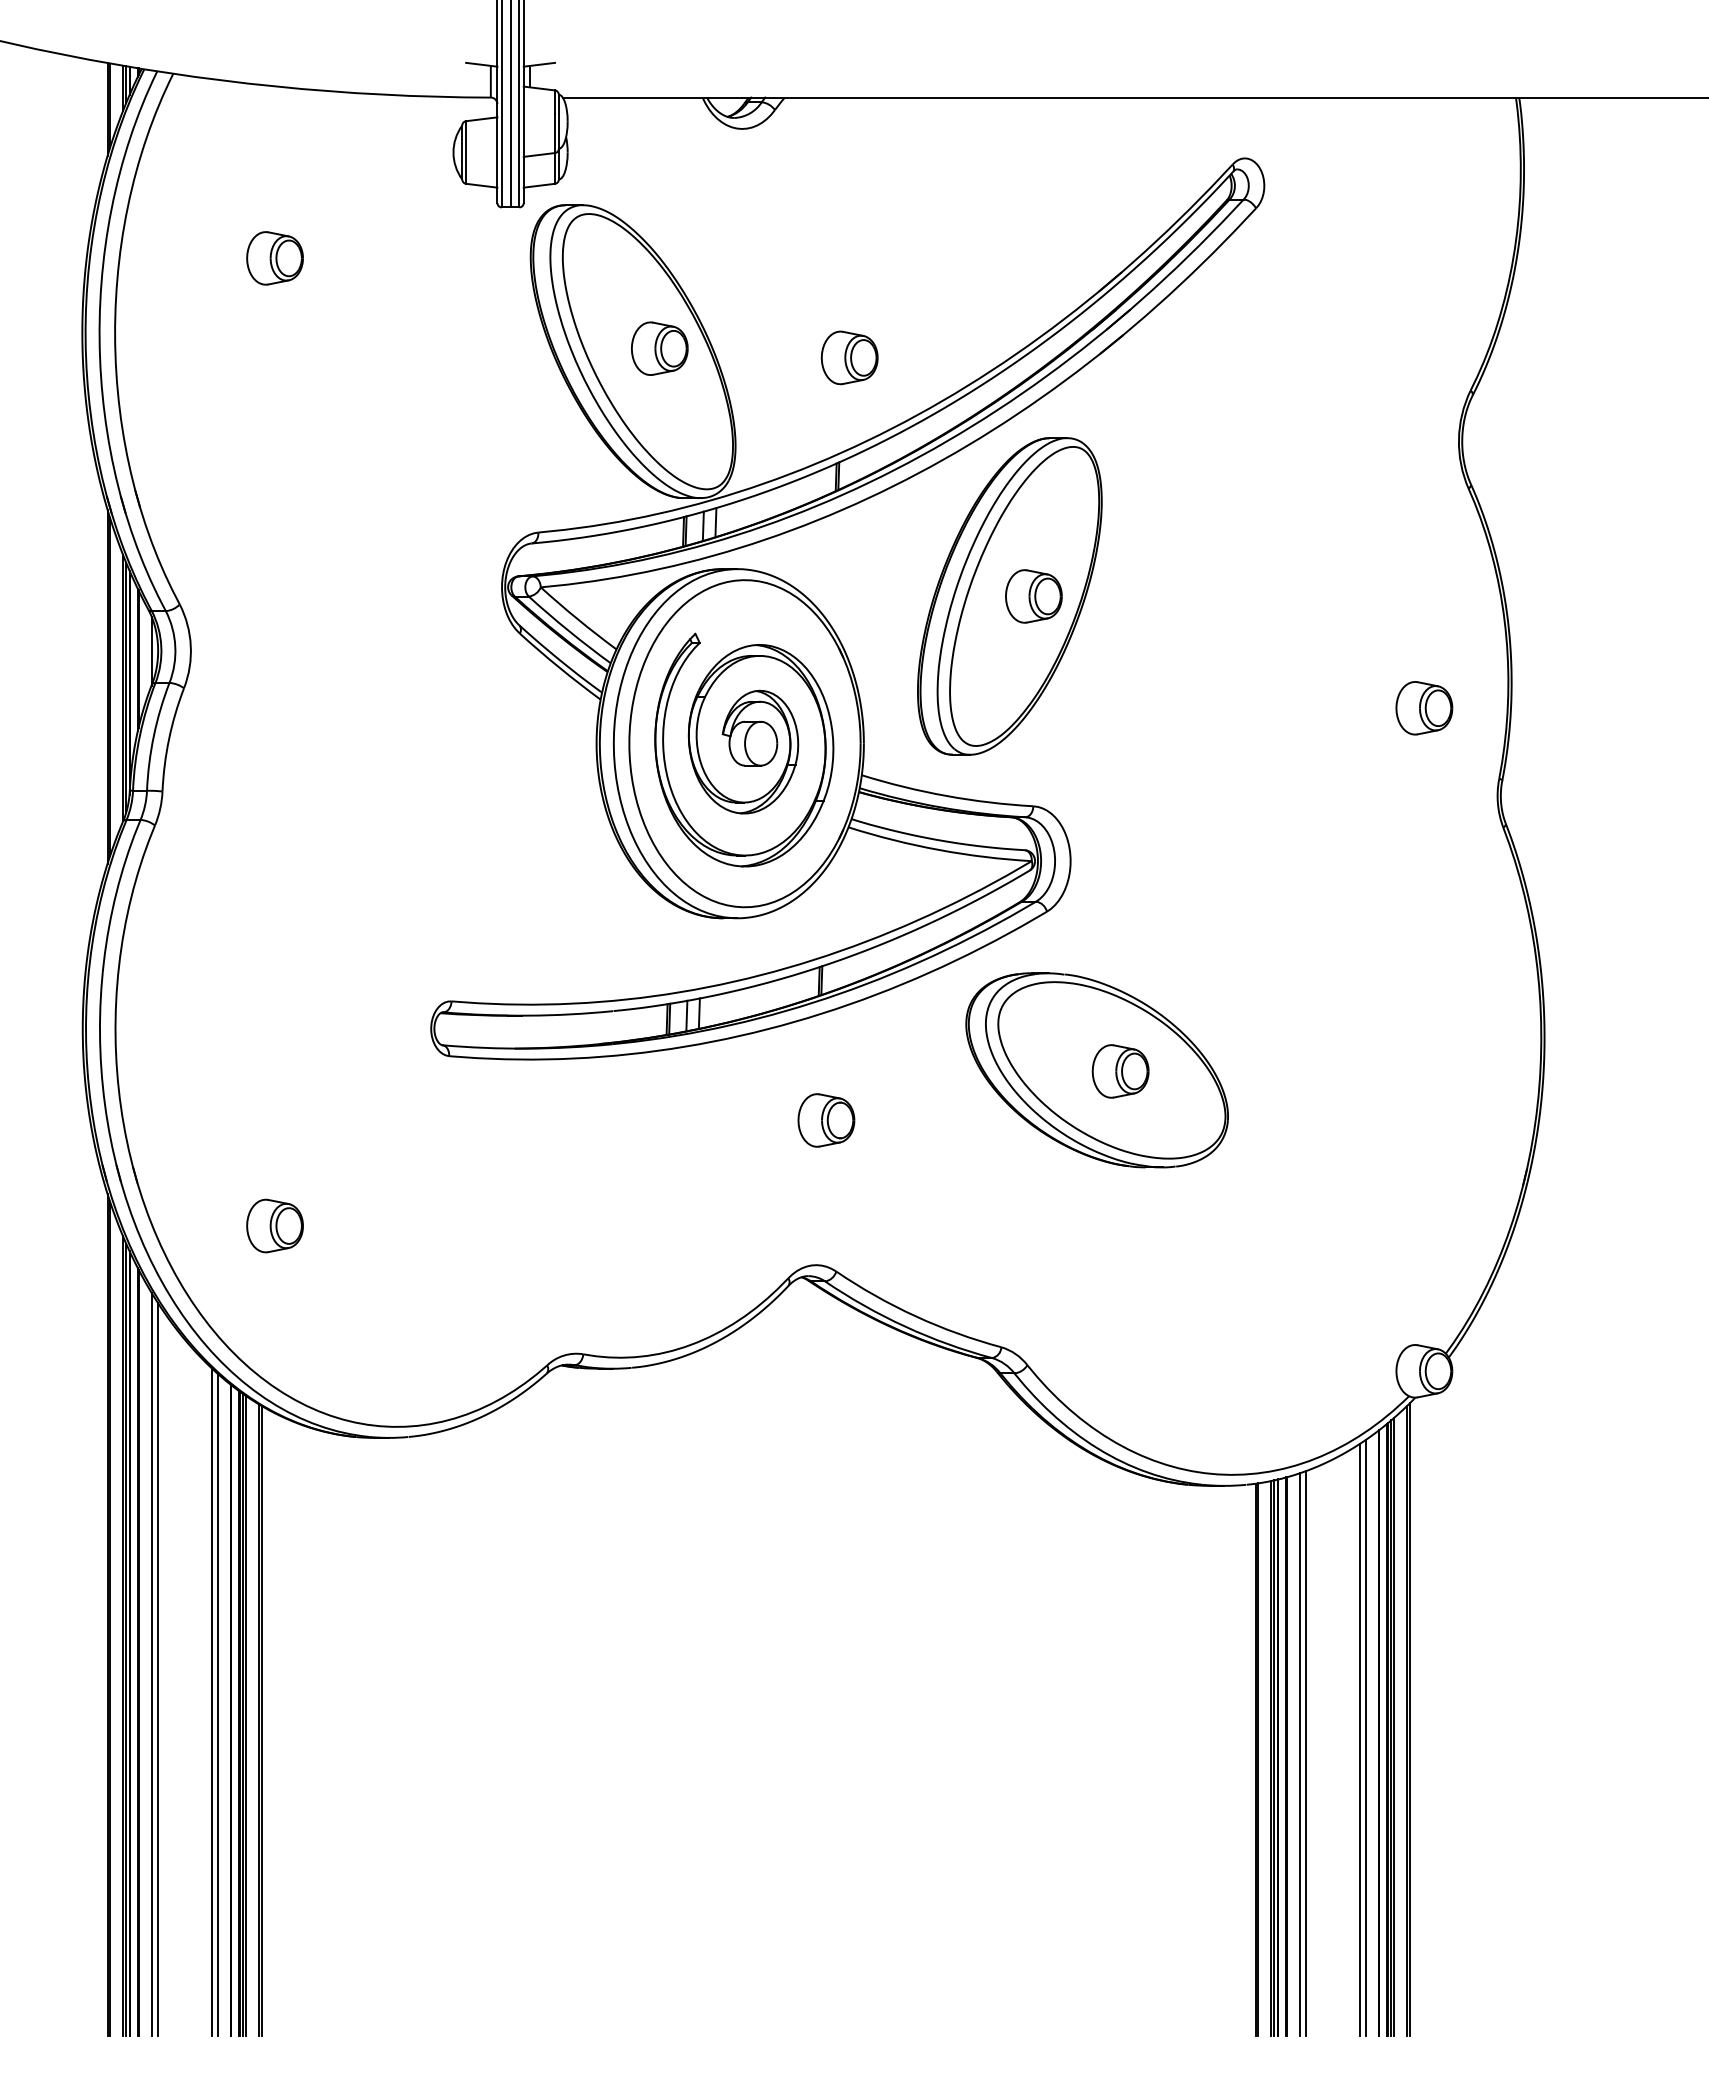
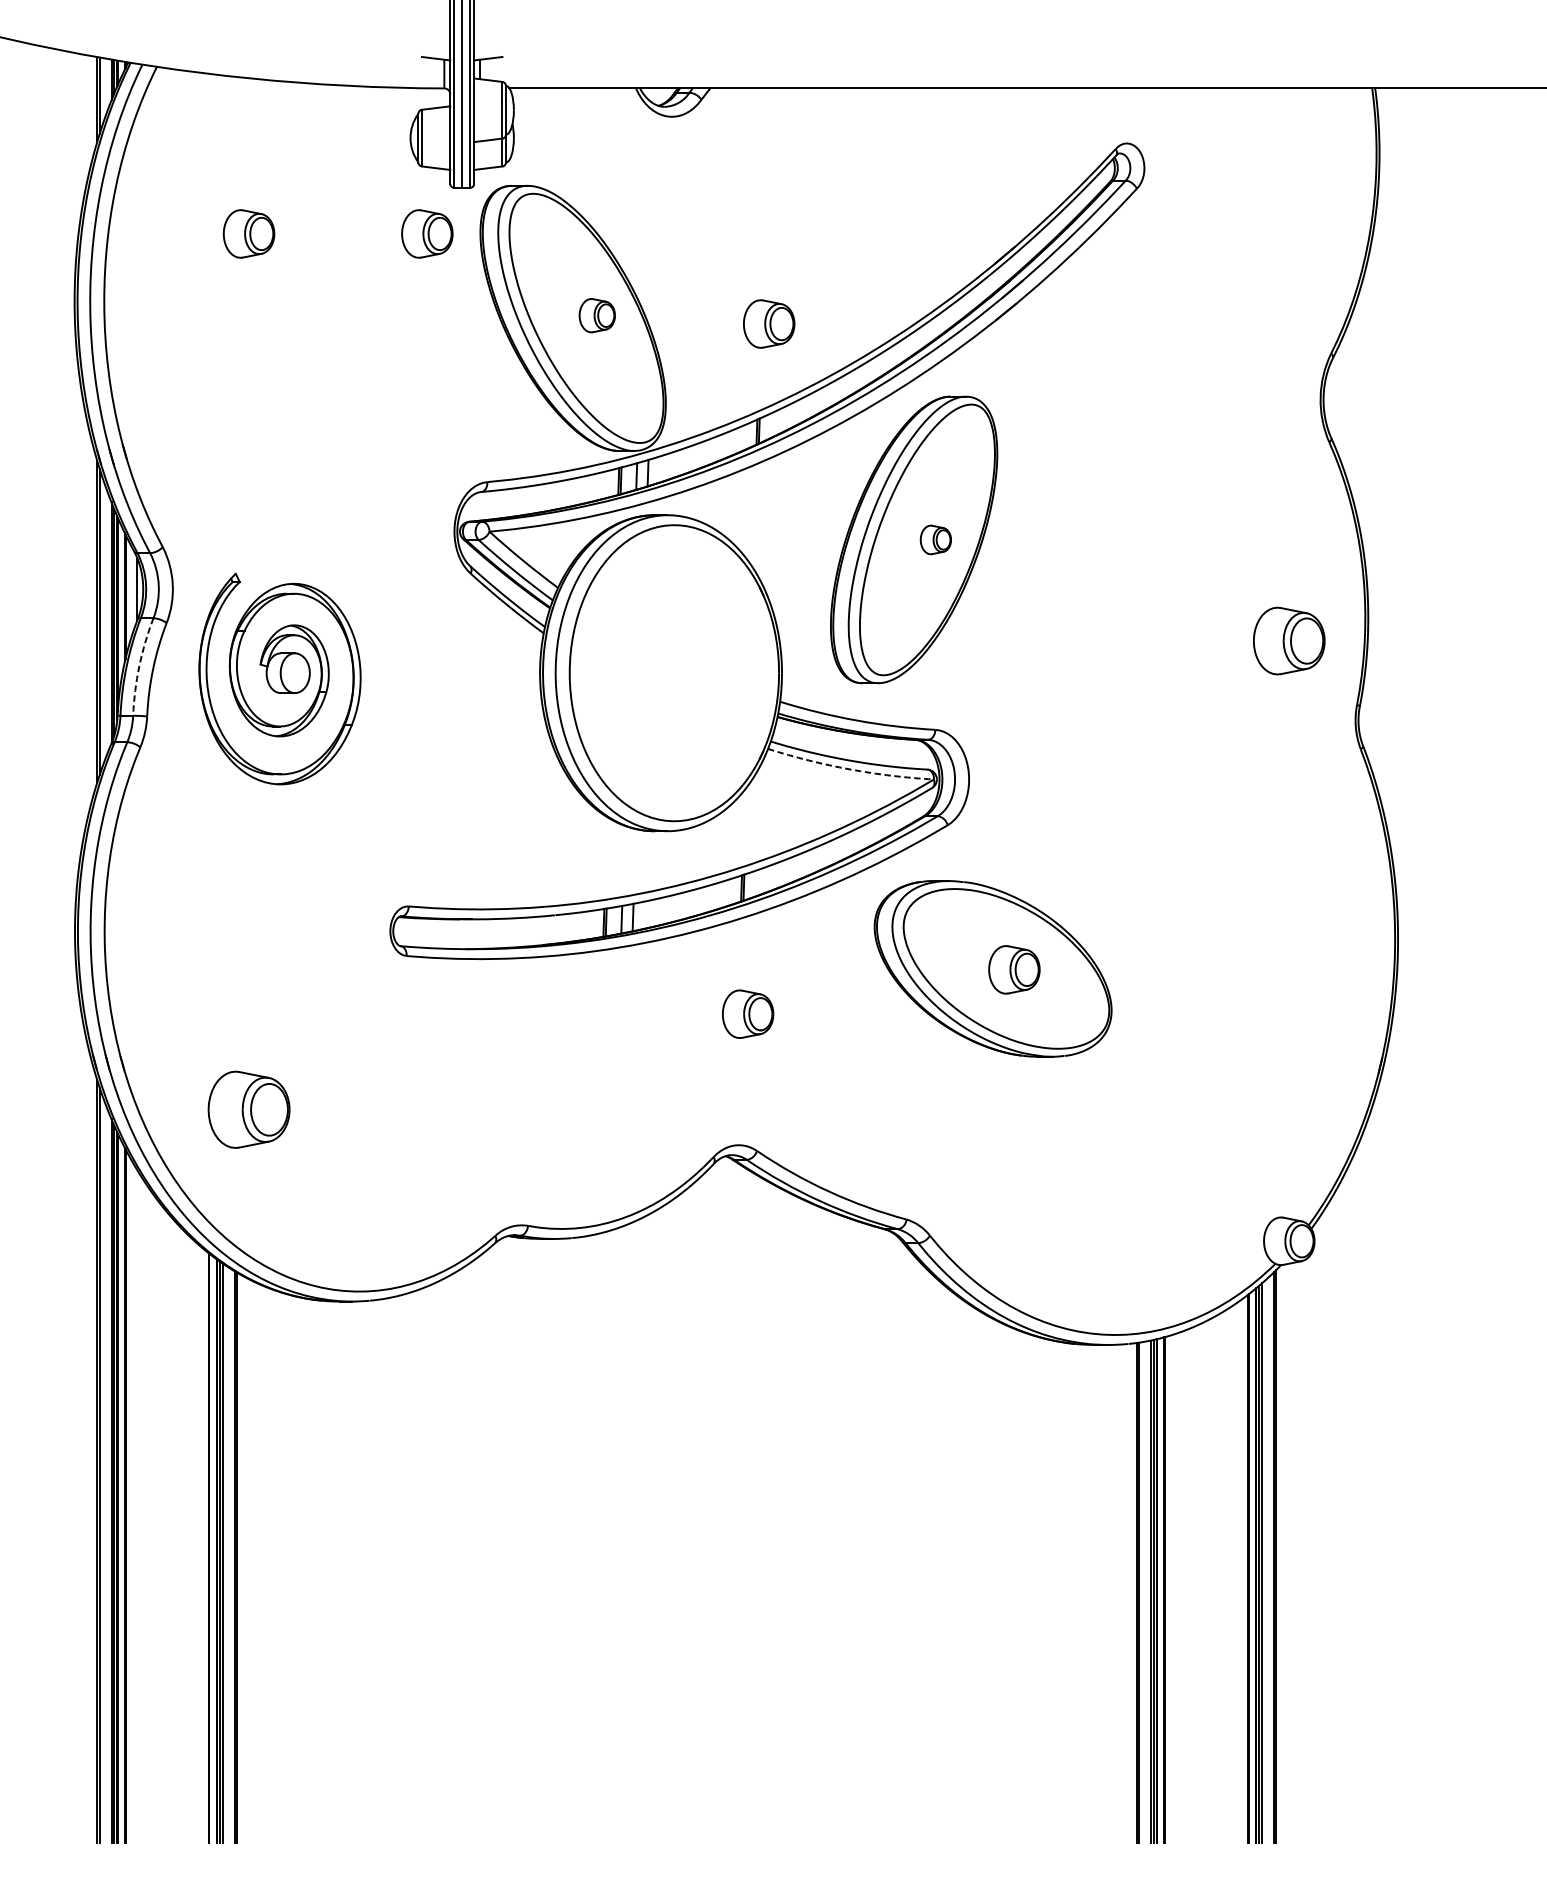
part: (471, 258) -> (426, 234), added
part: (659, 348) -> (597, 315), size x0.7
part: (1033, 596) -> (935, 539), size x0.6
part: (1424, 708) -> (1289, 641), size x1.4
arc: (153, 735) -> (139, 665), solid -> dashed
part: (744, 749) -> (280, 678), moved
arc: (939, 850) -> (850, 769), solid -> dashed
part: (274, 1225) -> (248, 1109), size x1.6
line: (151, 1664) -> (137, 1506), removed
line: (157, 1669) -> (142, 1511), removed
line: (211, 1702) -> (191, 1541), removed
line: (217, 1704) -> (196, 1542), removed
line: (1365, 1737) -> (1236, 1572), removed
line: (1359, 1740) -> (1230, 1575), removed
line: (1305, 1753) -> (1181, 1587), removed
line: (1299, 1754) -> (1176, 1588), removed

